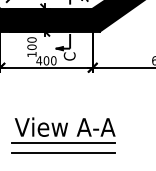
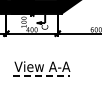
line: (63, 143) -> (41, 75), solid -> dashed
line: (63, 152) -> (41, 80), removed

